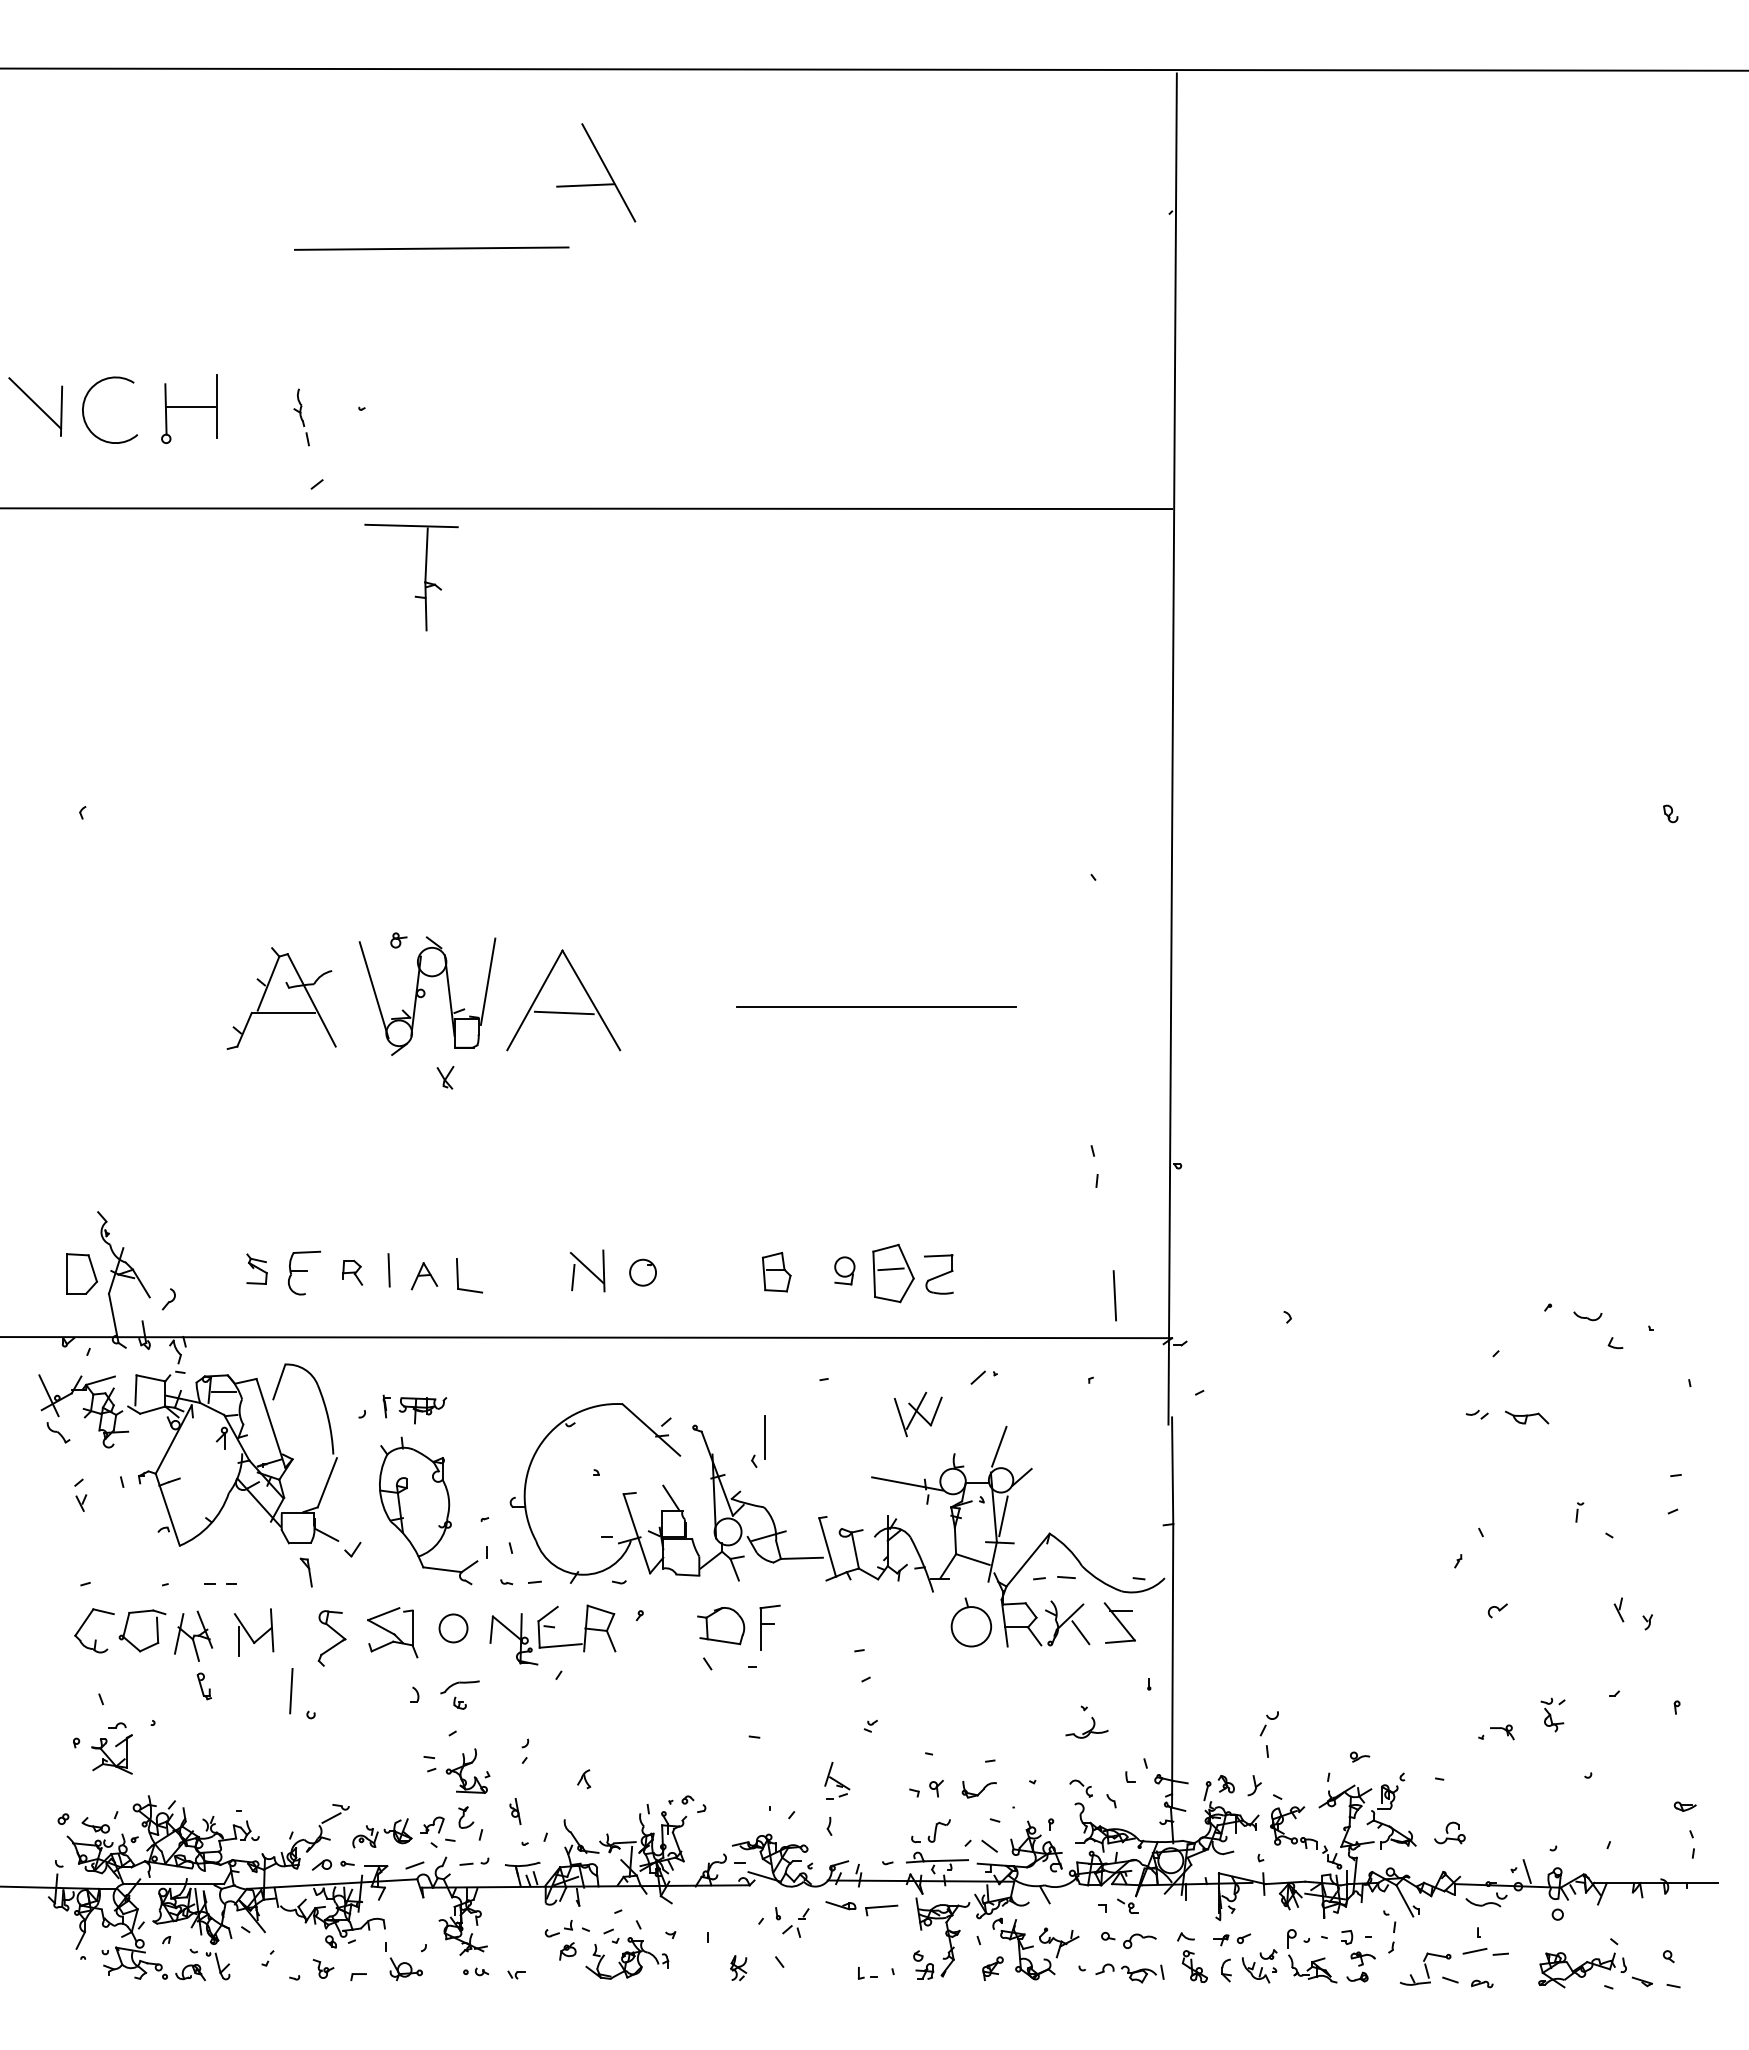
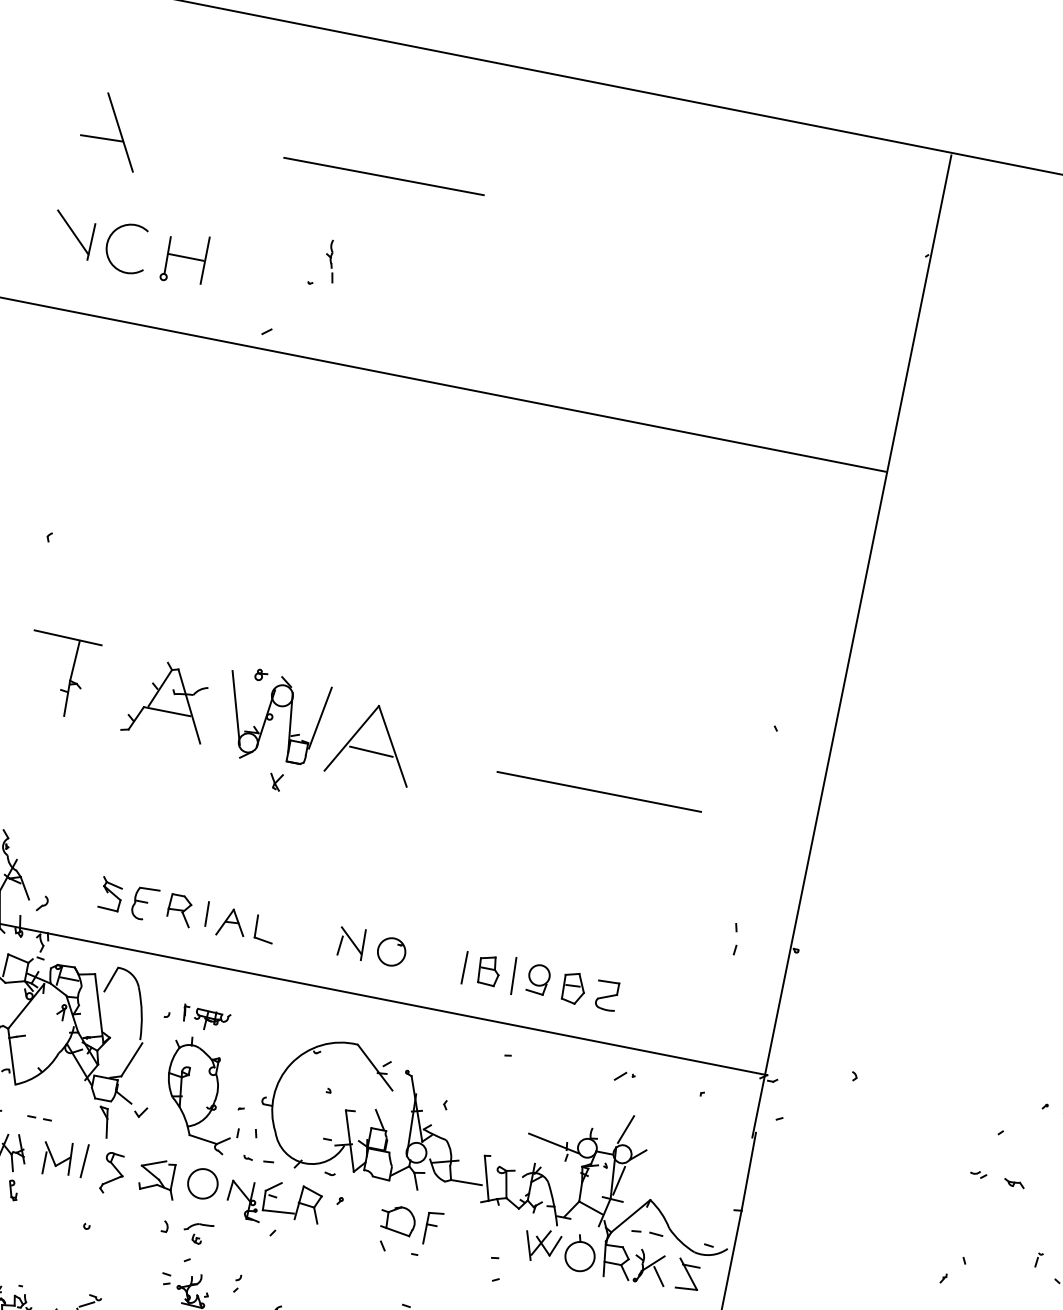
part: (604, 167) -> (118, 128), moved
part: (301, 417) -> (330, 261), moved
part: (424, 577) -> (70, 677), moved
part: (256, 1269) -> (110, 894), size x1.43
part: (844, 1270) -> (538, 979), size x1.43
part: (352, 1272) -> (180, 910), size x1.67
part: (642, 1272) -> (391, 951), size x1.43
part: (893, 1272) -> (573, 987), size x0.71
part: (424, 1275) -> (232, 922), size x1.43
line: (1114, 1295) -> (513, 975), moved
part: (917, 1414) -> (541, 1245), moved
part: (1527, 1416) -> (1014, 1182), size x0.62
line: (764, 1437) -> (464, 967), moved
part: (306, 1572) -> (103, 1122), size x1.43
circle: (453, 1628) -> (202, 1183), size x1.43
line: (291, 1691) -> (84, 1161), moved

